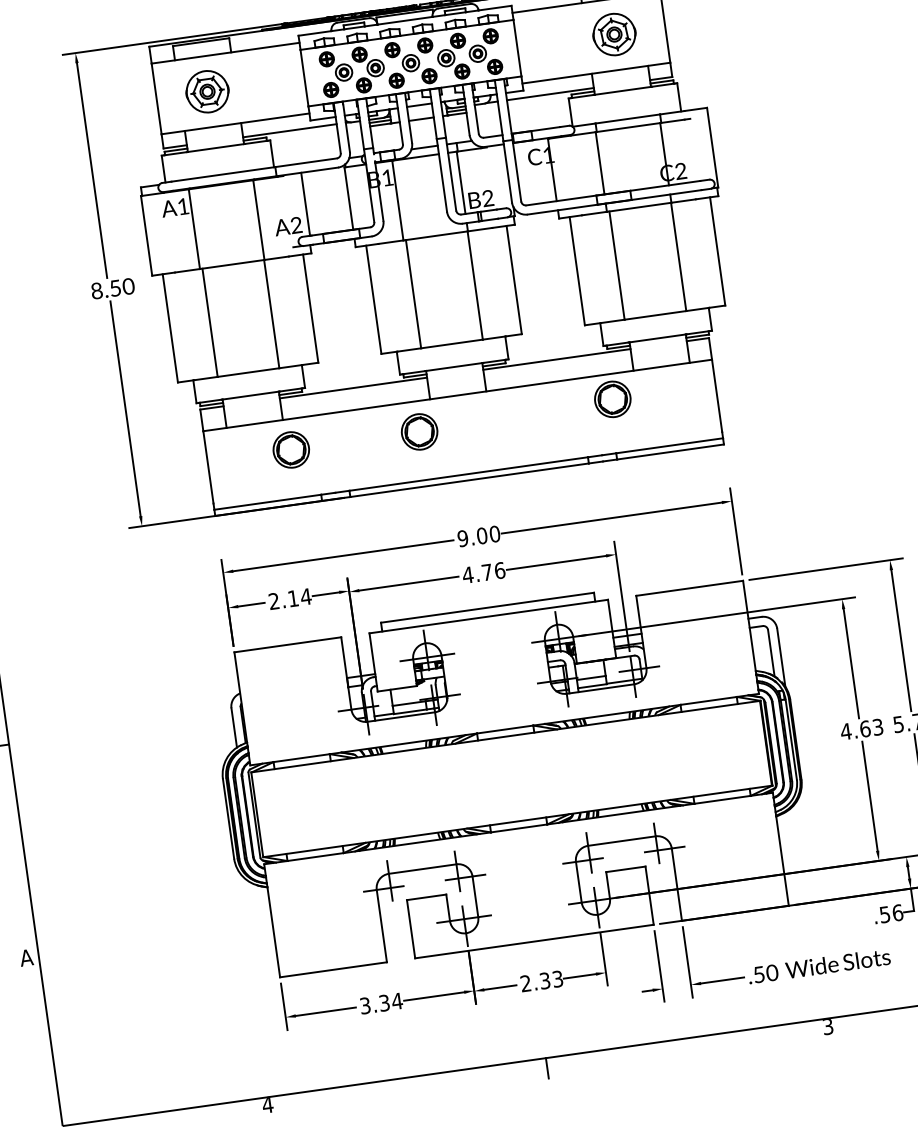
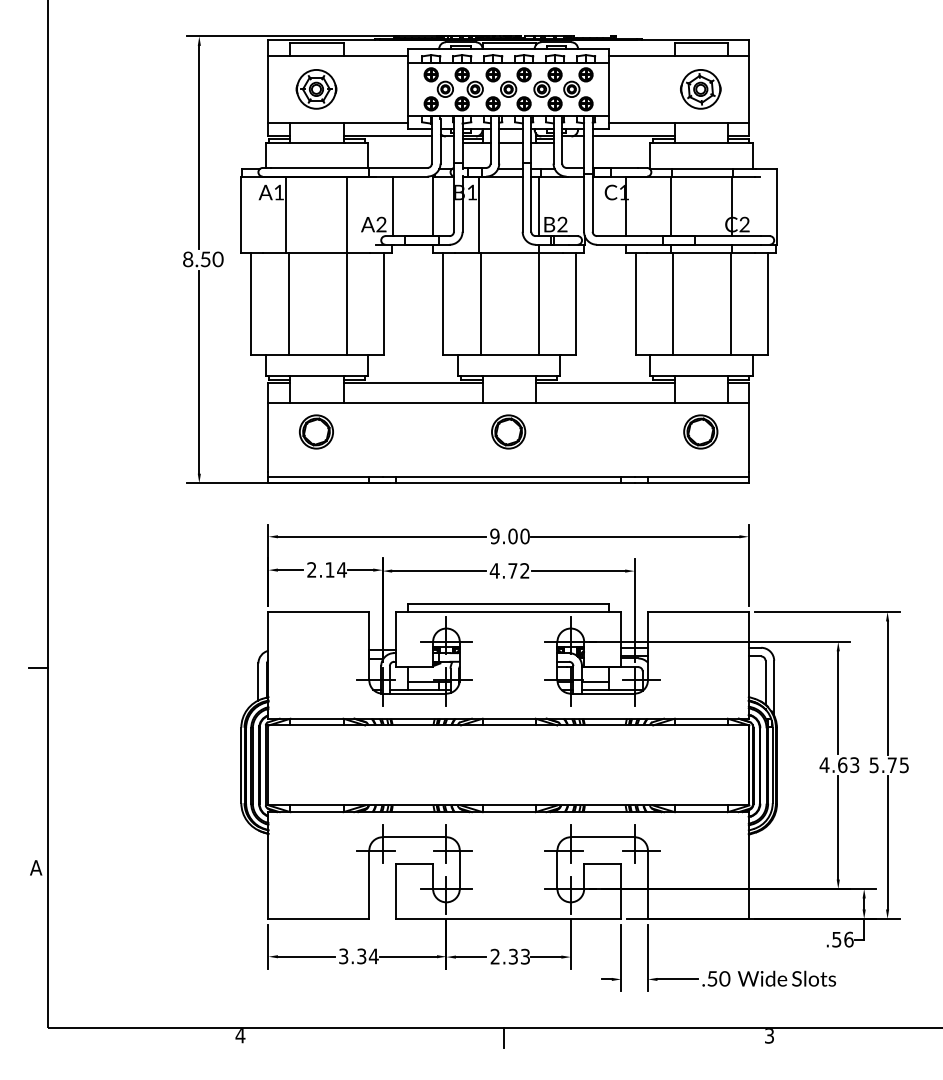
part: (612, 398) -> (700, 431), moved
part: (419, 431) -> (508, 431), moved
part: (291, 449) -> (316, 431), moved
text: (499, 570) -> (524, 570), 4.76 -> 4.72

